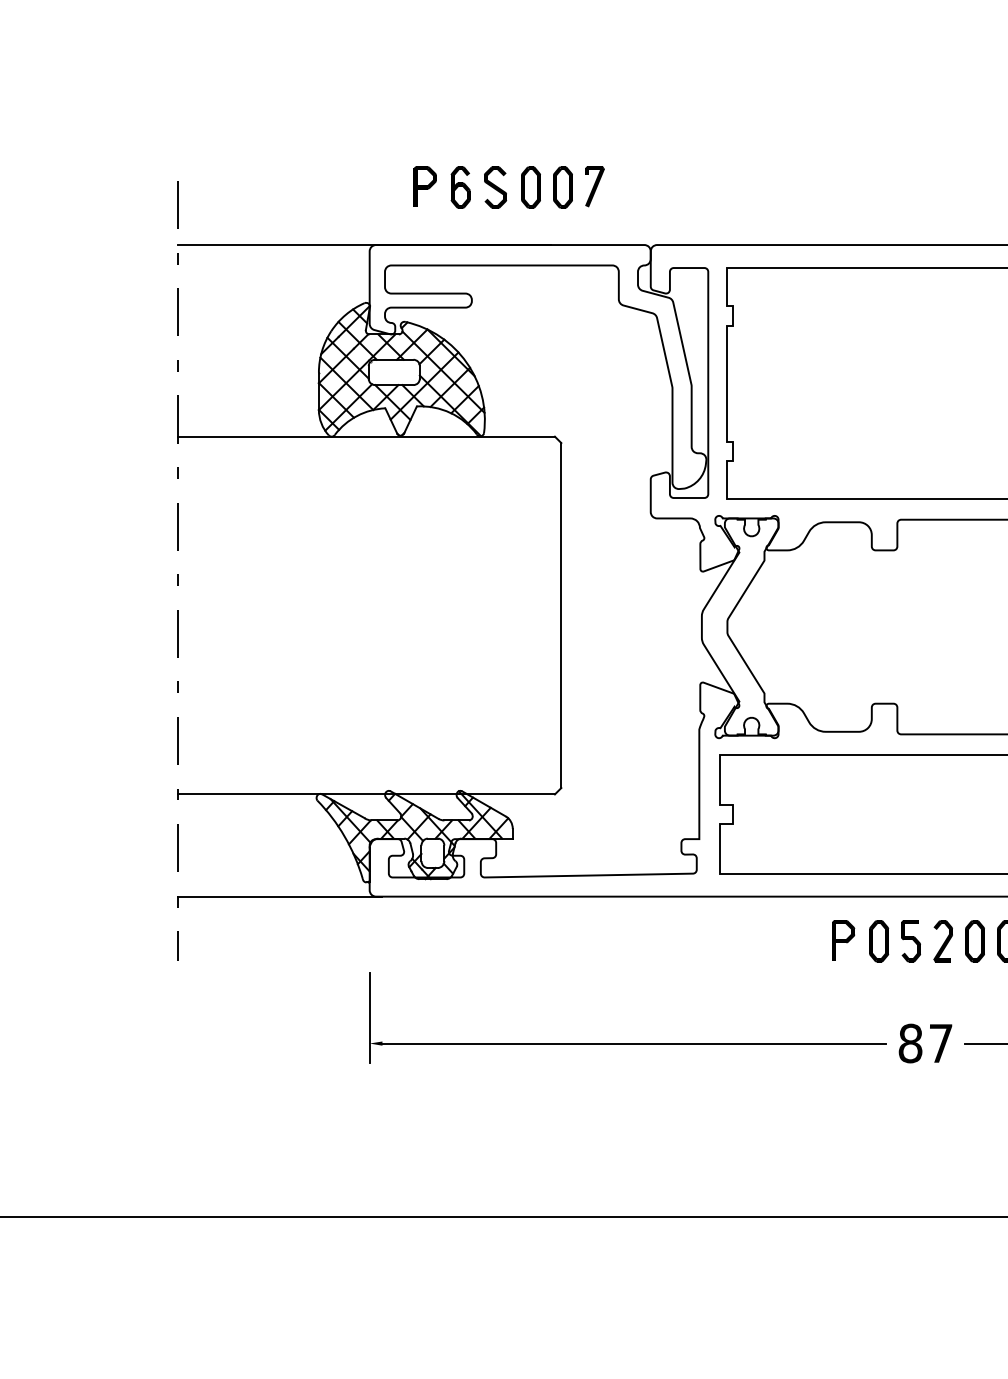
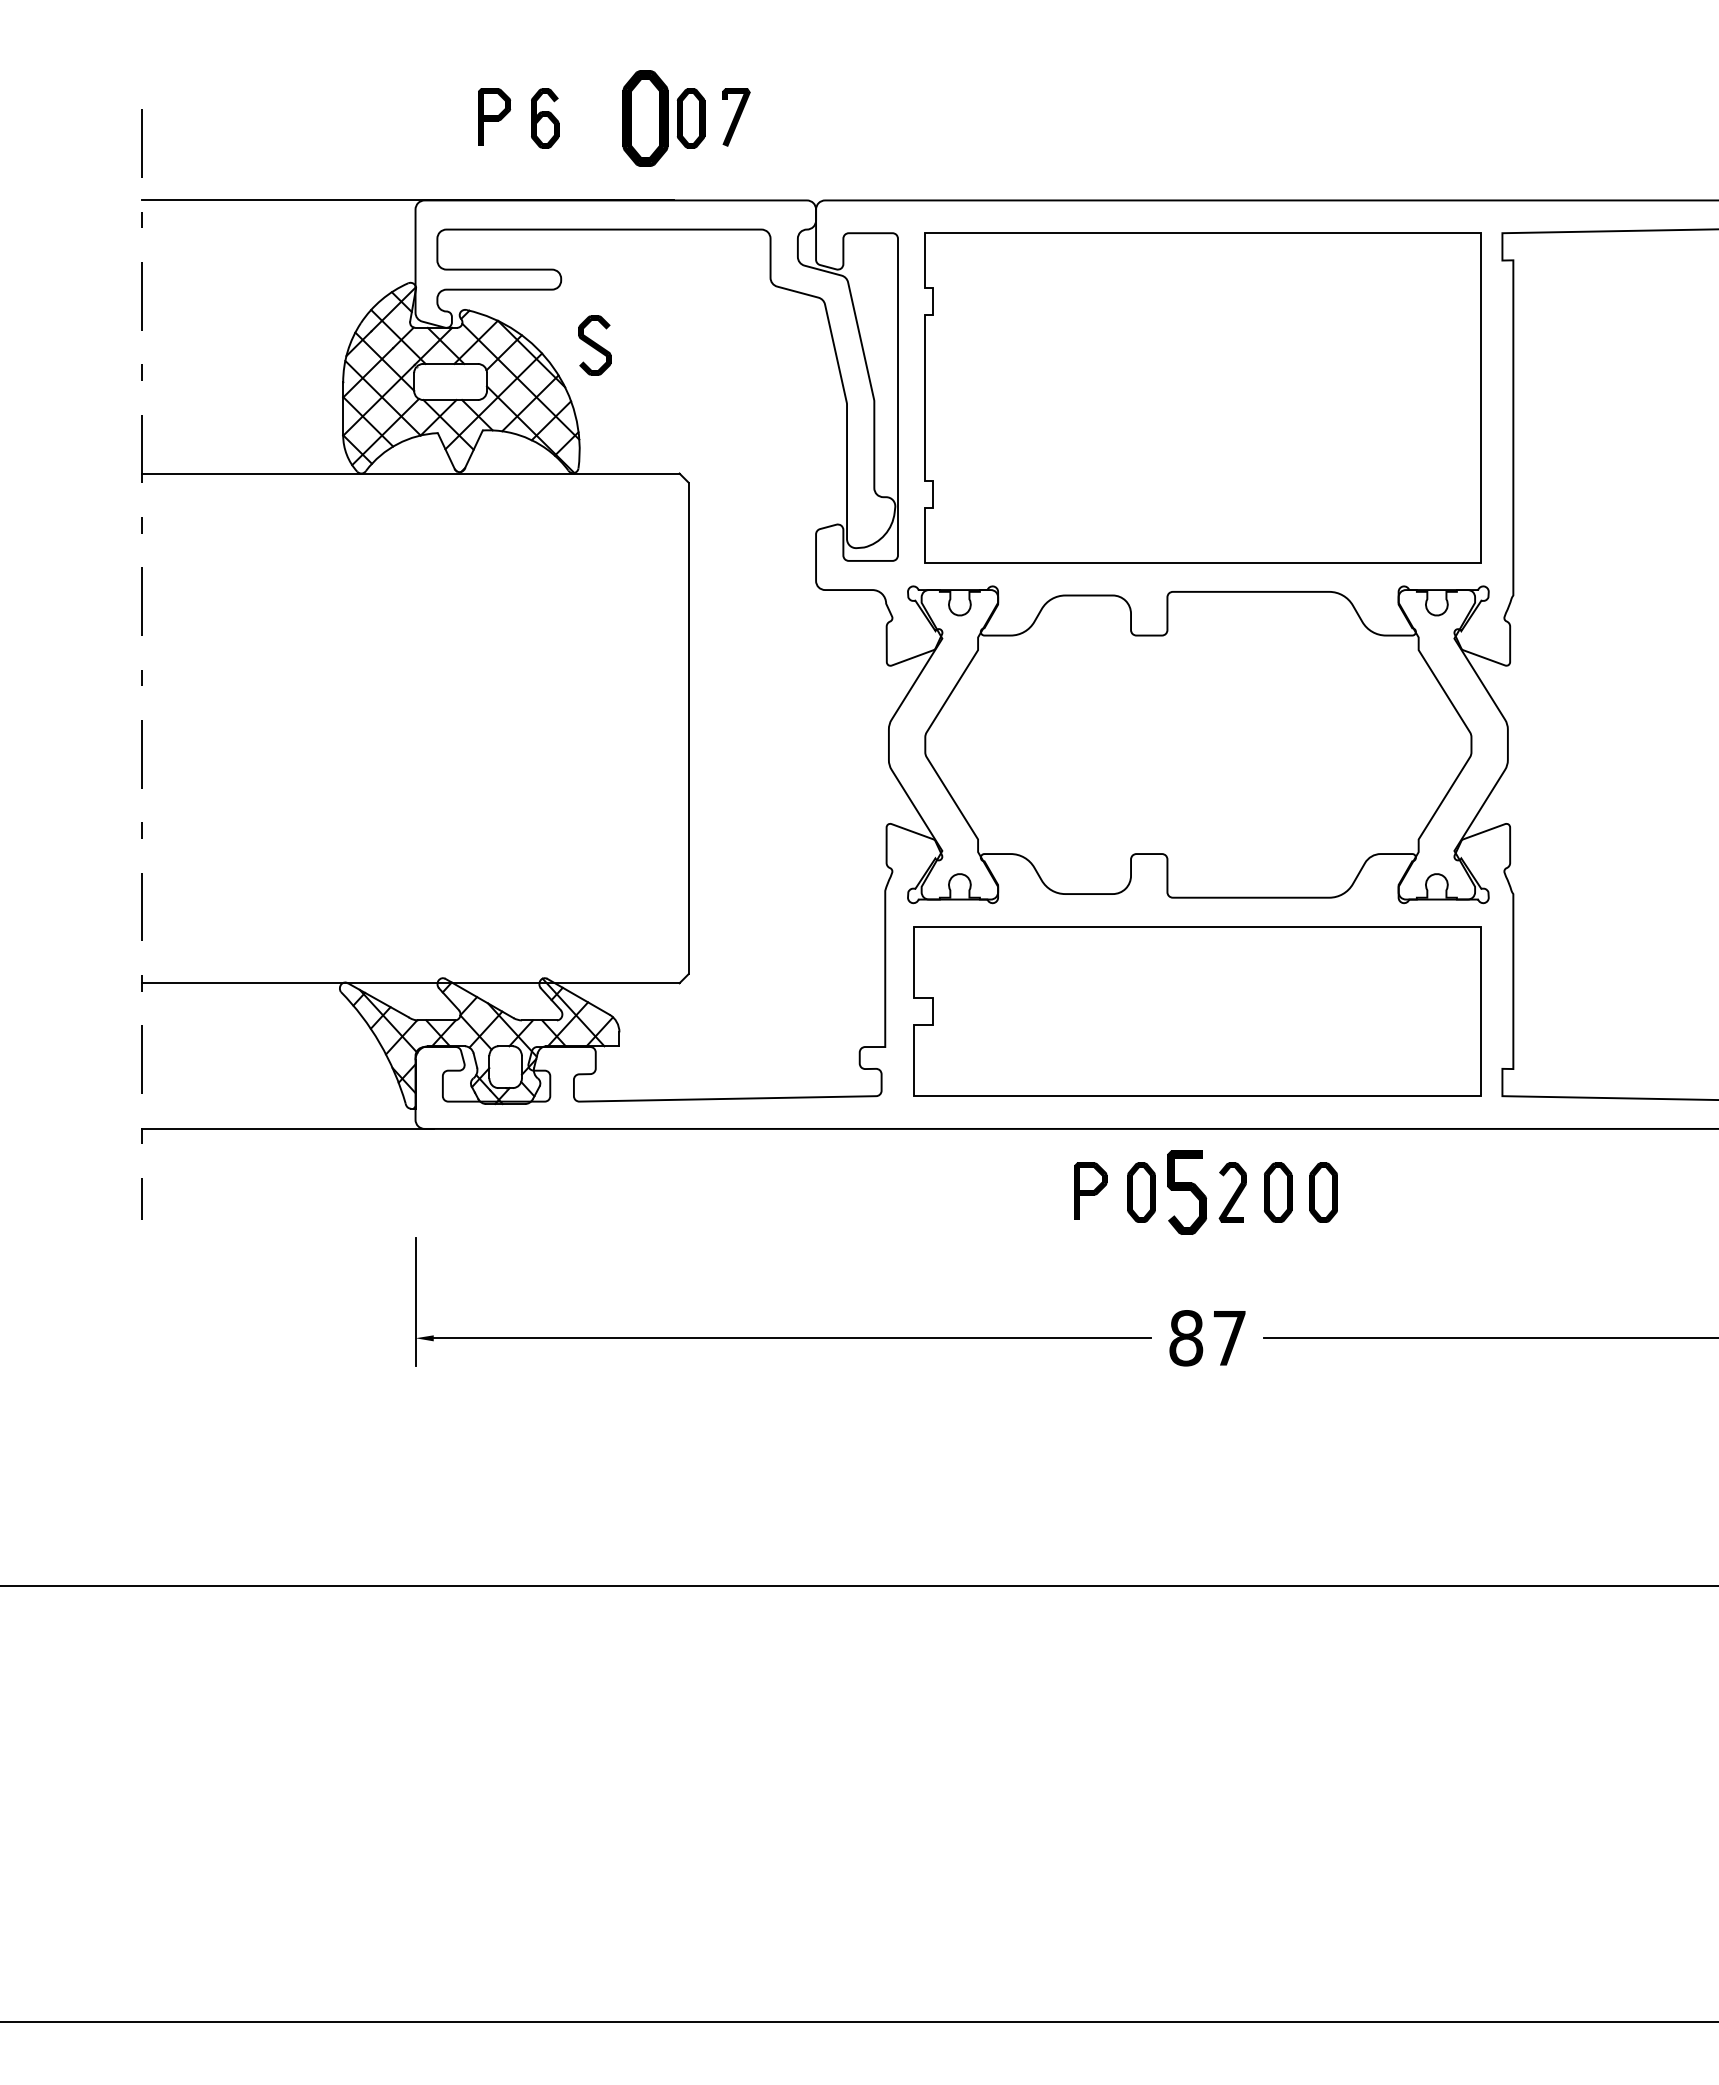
part: (495, 187) -> (594, 345), moved
part: (531, 187) -> (645, 118), size x1.6
part: (910, 941) -> (1186, 1192), size x1.4

